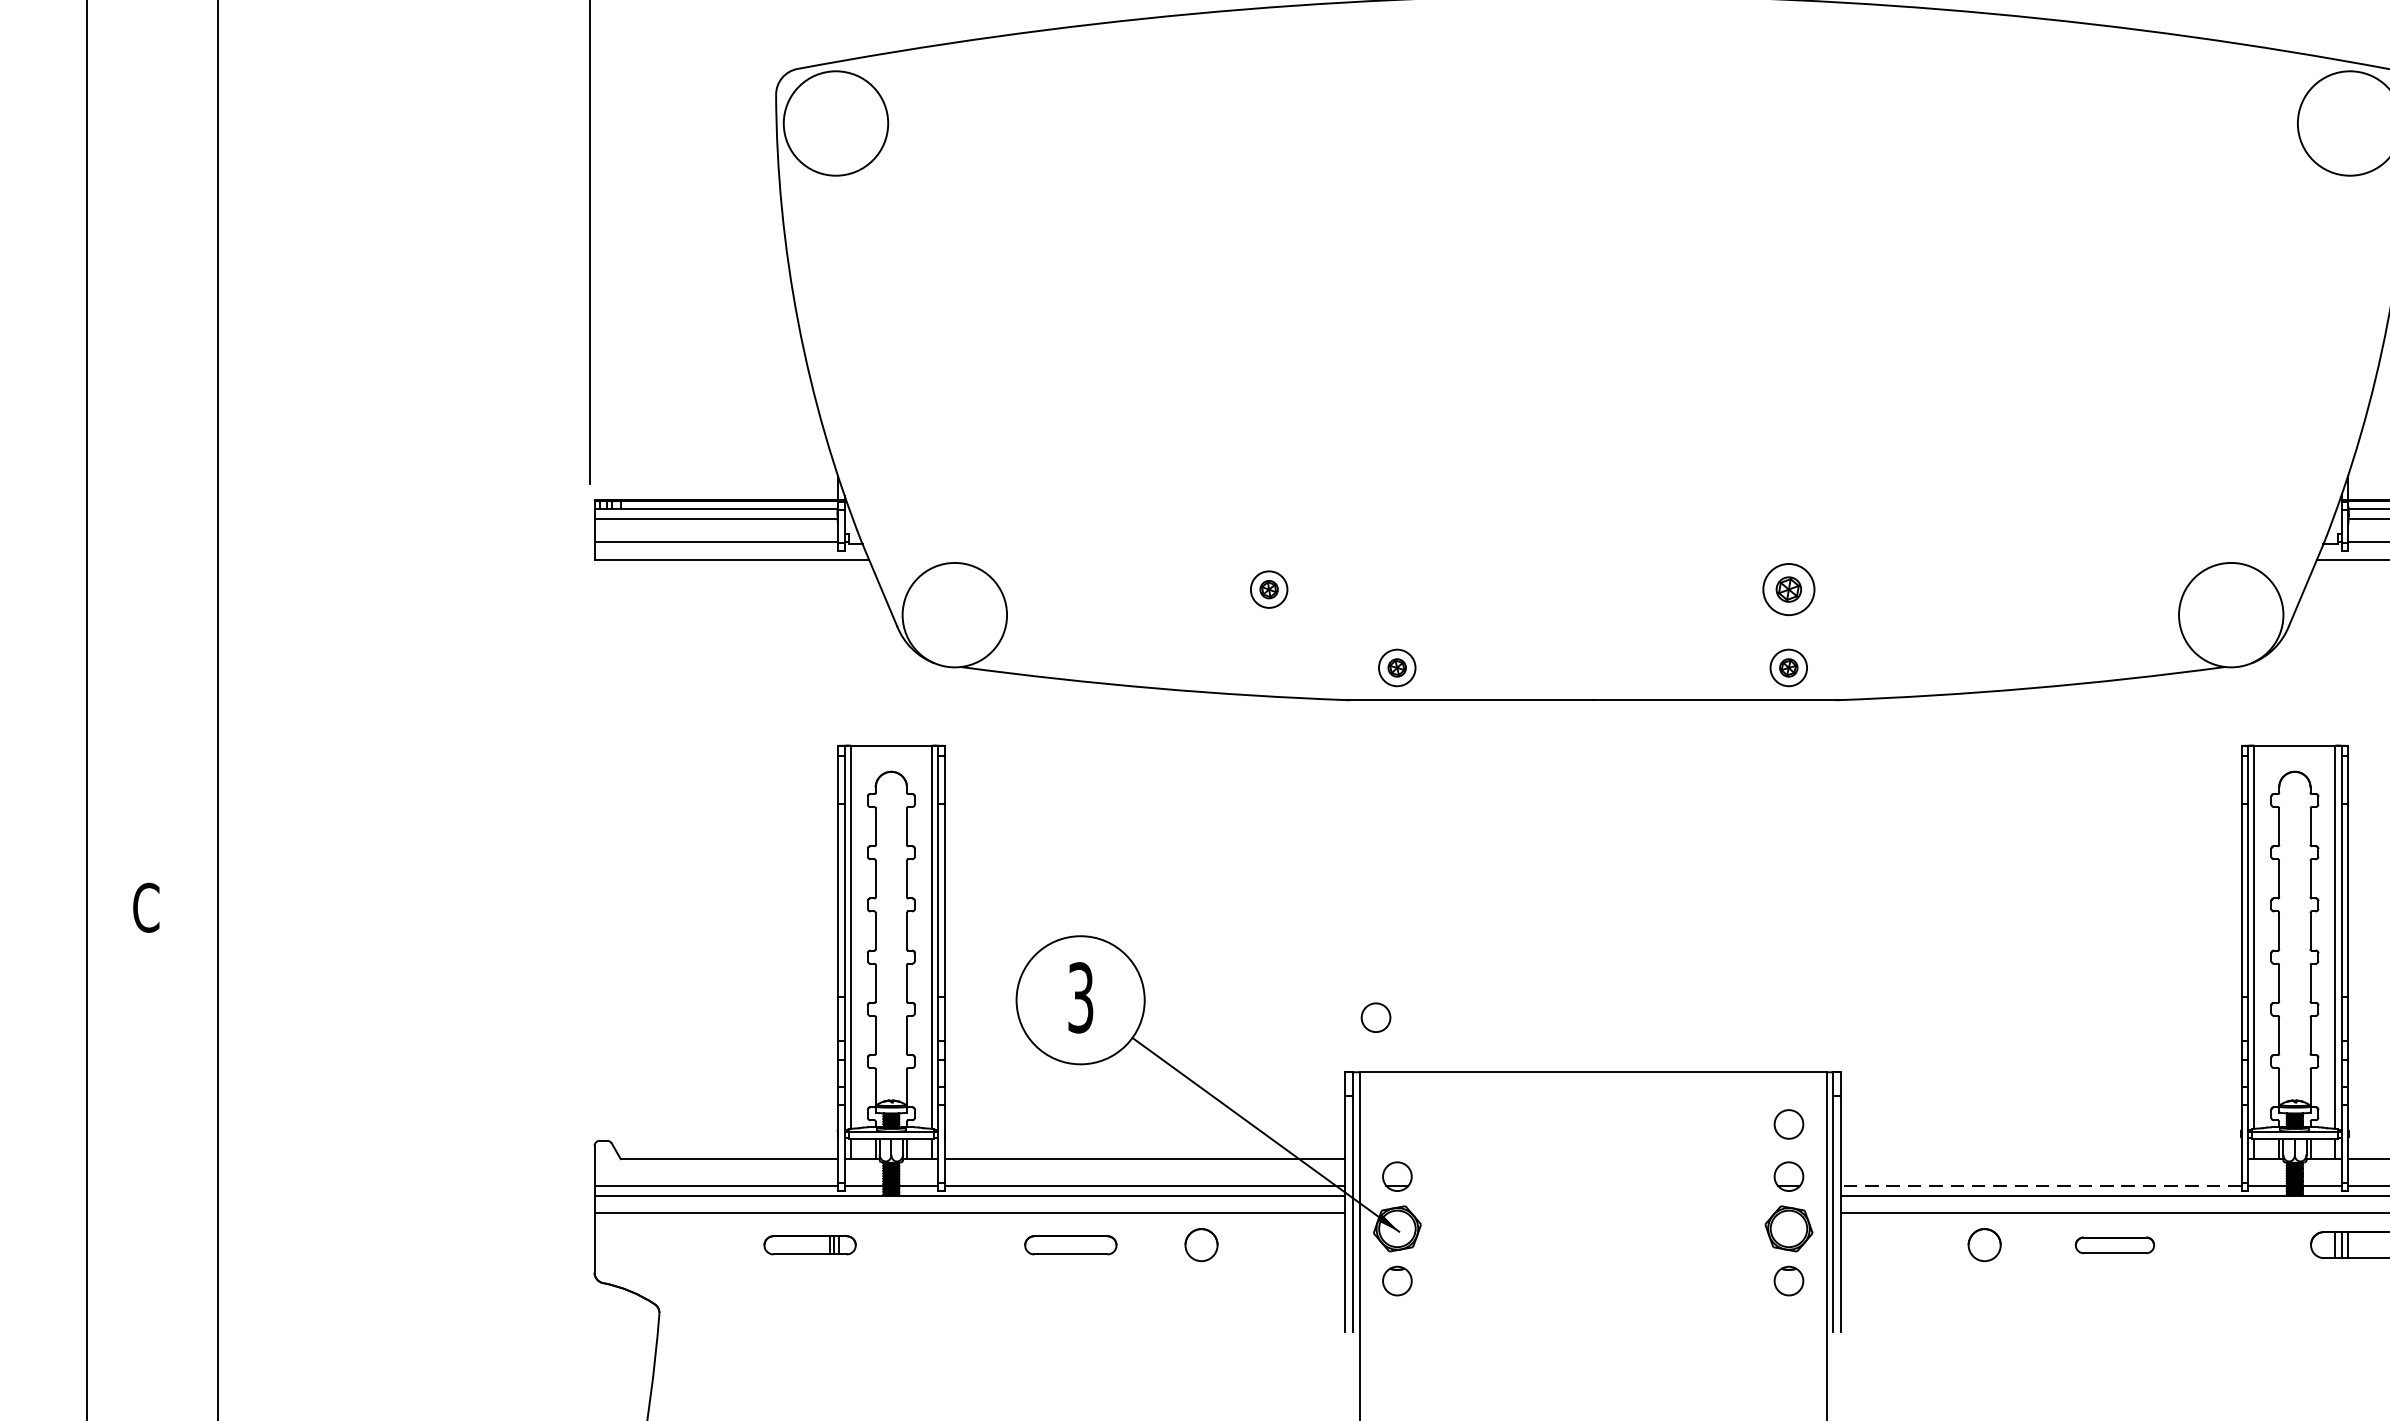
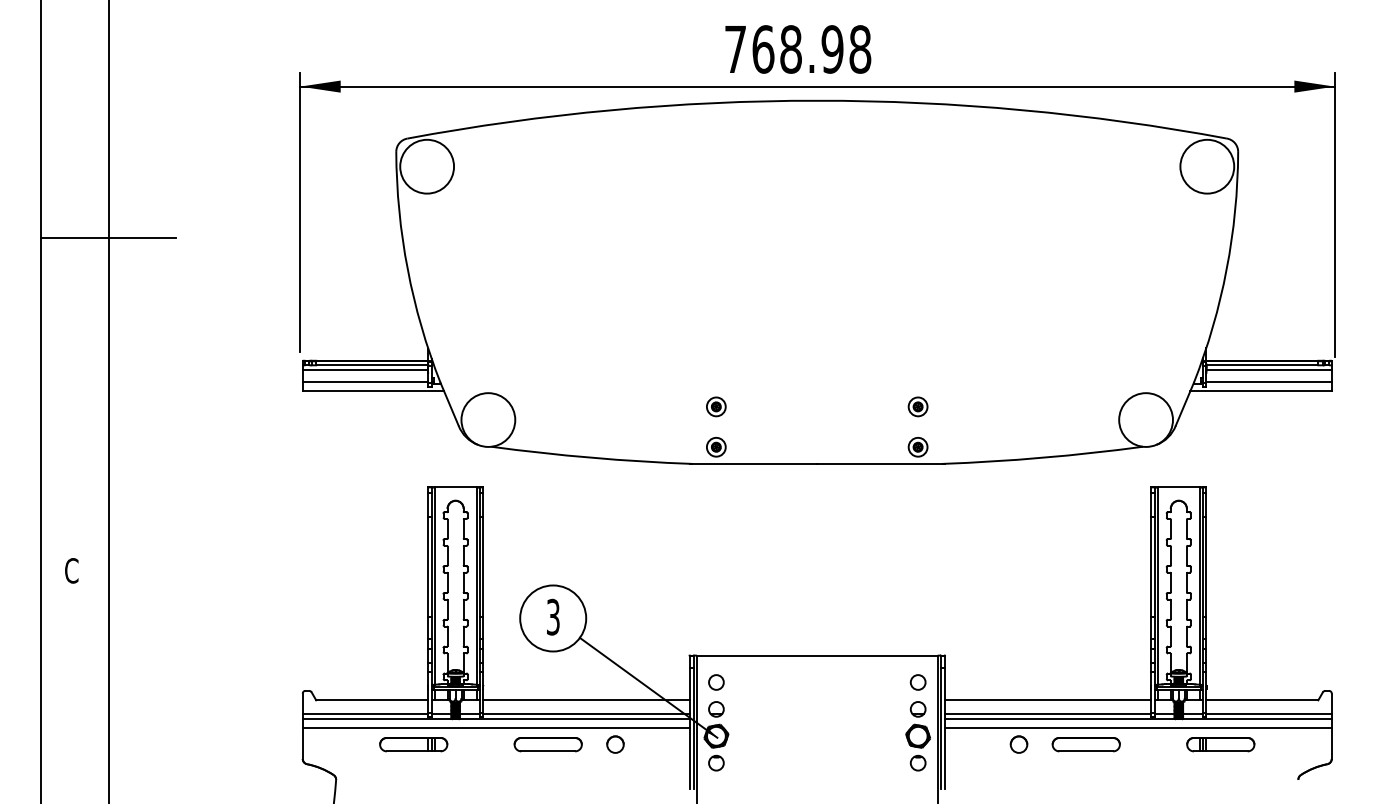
line: (217, 260) -> (108, 237), added
part: (1269, 588) -> (716, 406), moved
part: (1787, 588) -> (917, 406), size x0.71
circle: (1376, 1017) -> (716, 682), moved
line: (2039, 1159) -> (1047, 700), added
line: (2039, 1186) -> (1047, 714), dashed -> solid
part: (809, 1244) -> (413, 744), size x1.43
part: (1069, 1244) -> (547, 744), size x1.43
part: (2113, 1244) -> (1085, 744), size x1.67

